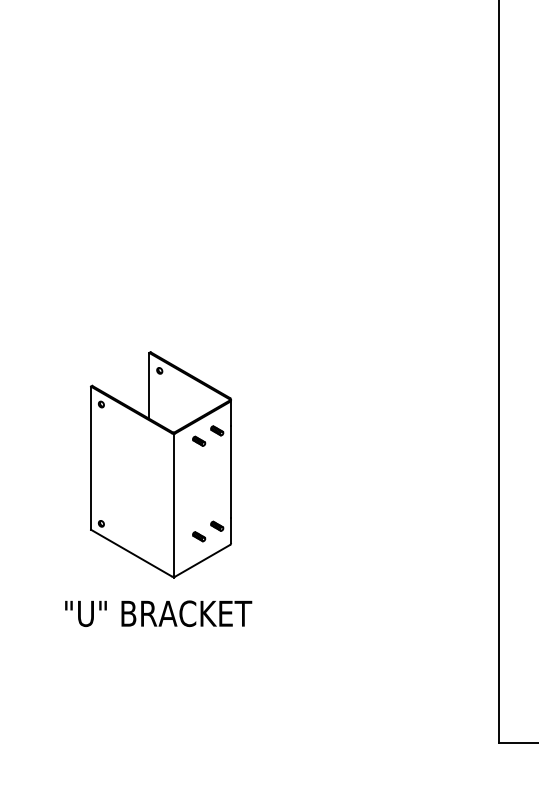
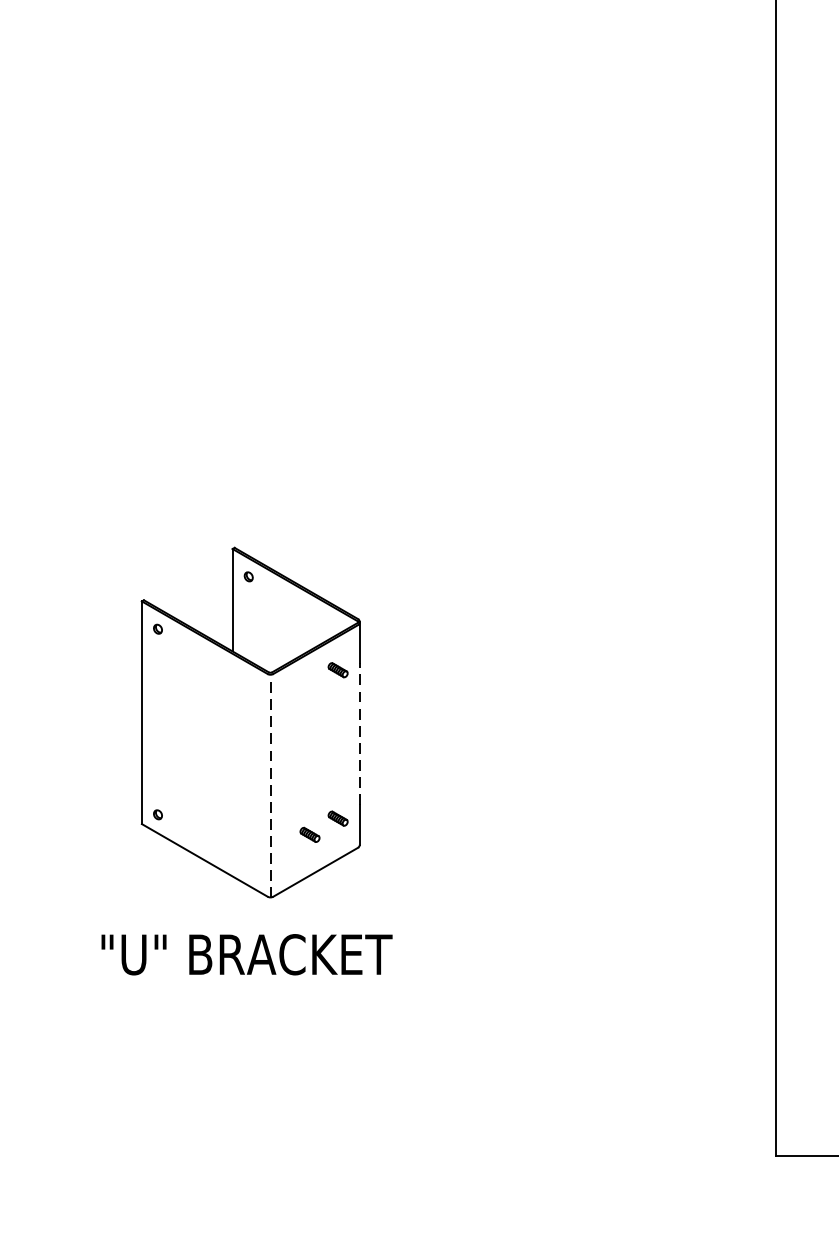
part: (199, 440) -> (310, 685), removed
line: (231, 471) -> (360, 733), solid -> dashed
line: (173, 505) -> (270, 786), solid -> dashed

